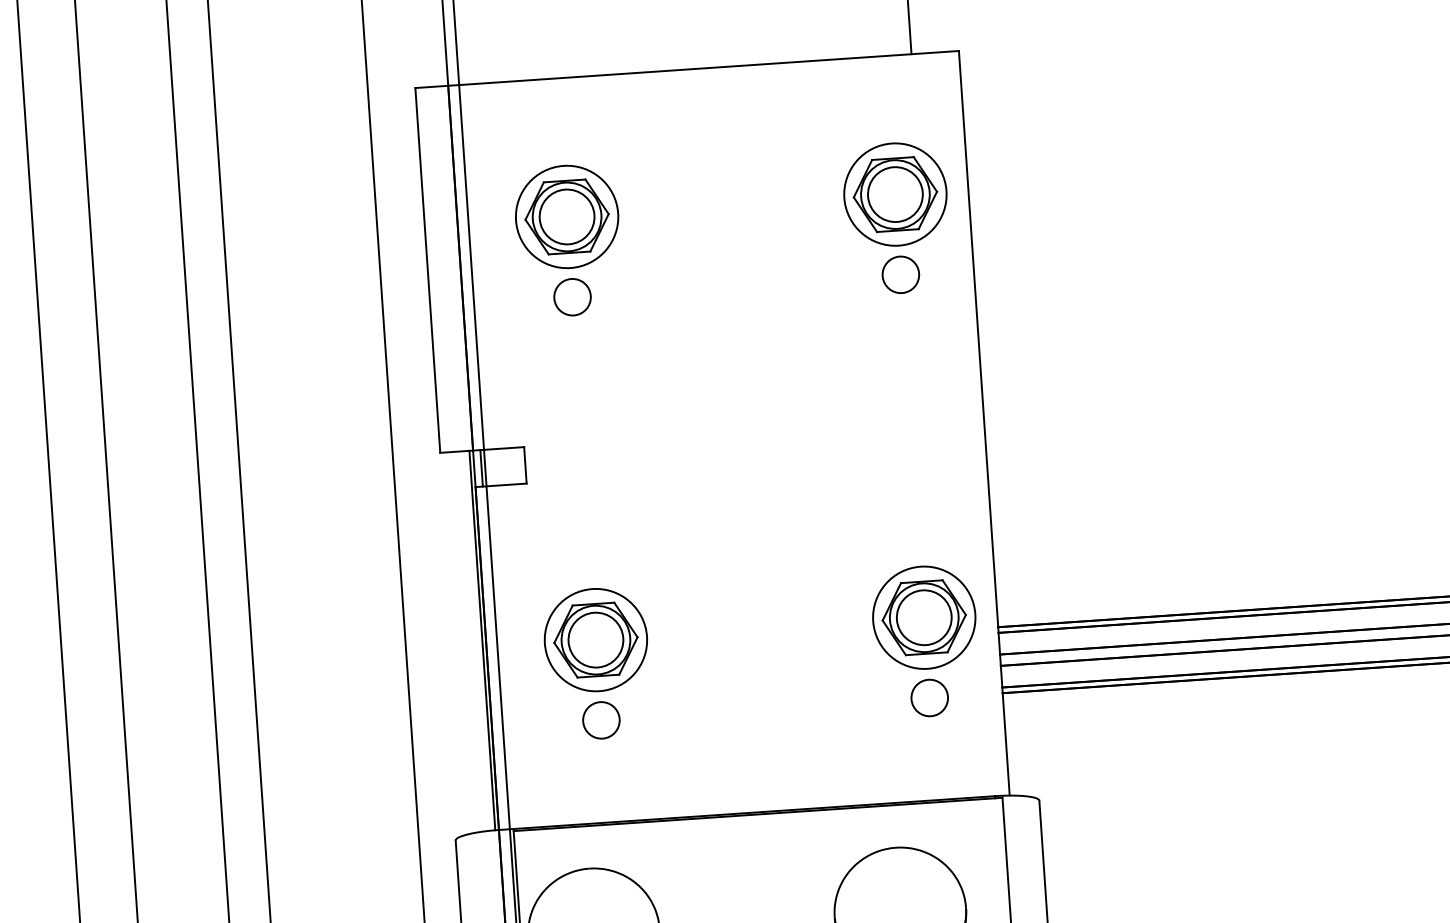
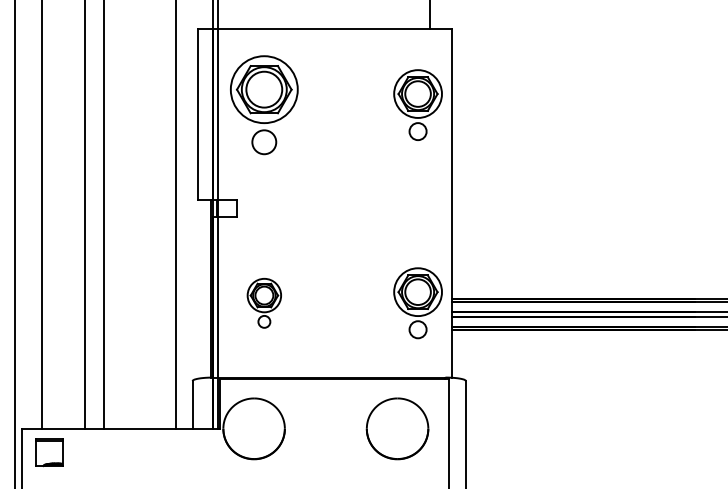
part: (568, 239) -> (264, 104), size x1.4
part: (597, 664) -> (264, 303), size x0.7

